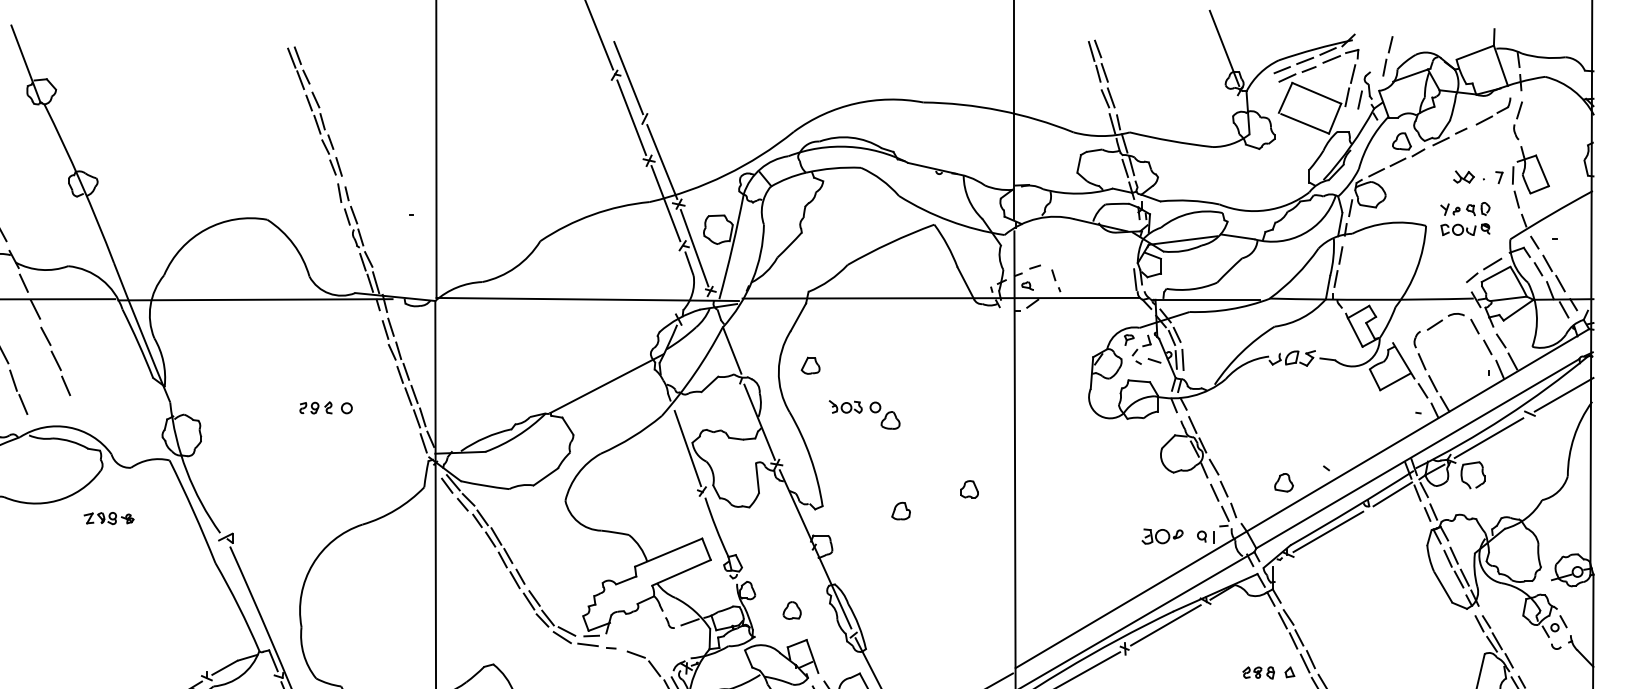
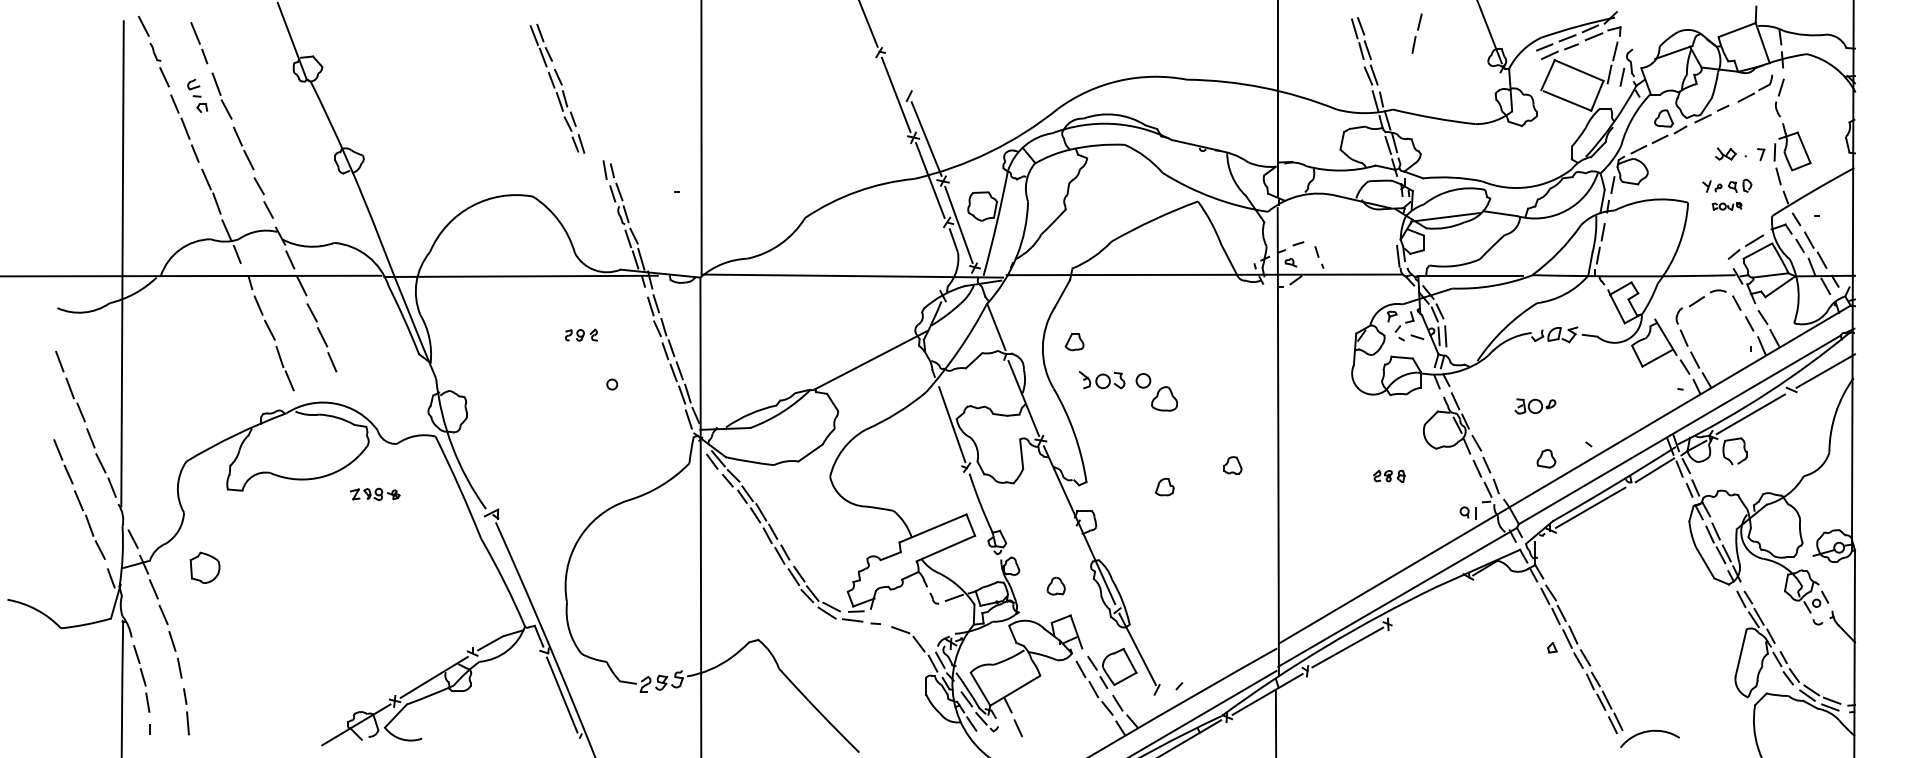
part: (1387, 56) -> (1416, 33), moved
line: (627, 78) -> (892, 55), removed
part: (315, 111) -> (557, 88), moved
part: (1464, 229) -> (1726, 206), size x0.6
part: (316, 407) -> (581, 334), moved
part: (864, 414) -> (1128, 390), size x1.4
part: (1162, 536) -> (1535, 406), moved
line: (1165, 624) -> (1428, 600), removed
part: (1258, 672) -> (1389, 475), moved

